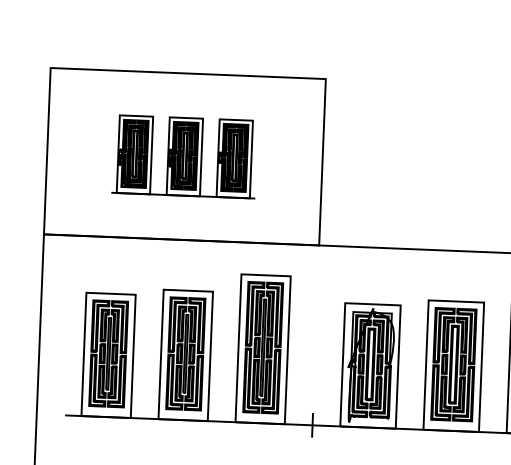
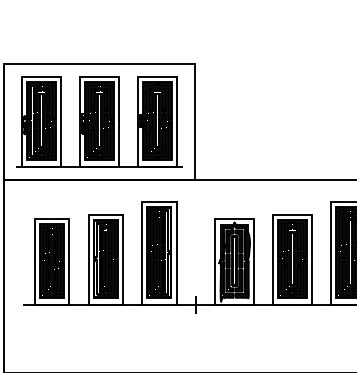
part: (184, 156) -> (99, 121), size x1.67

